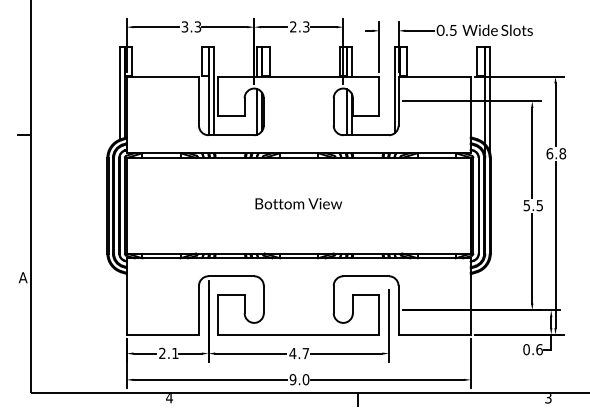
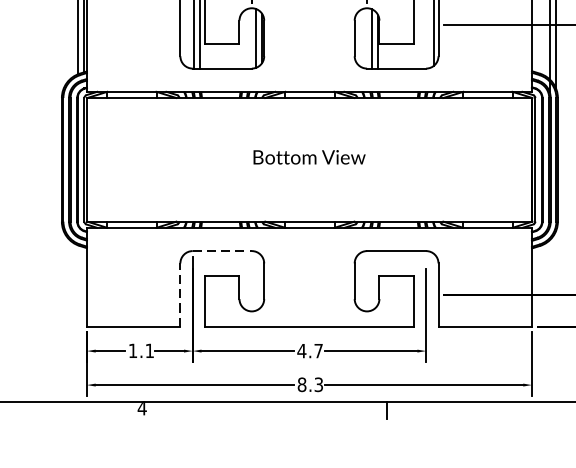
line: (231, 276) -> (222, 251), solid -> dashed
line: (198, 309) -> (179, 294), solid -> dashed
text: (162, 352) -> (133, 349), 2.1 -> 1.1
text: (299, 379) -> (310, 384), 9.0 -> 8.3

